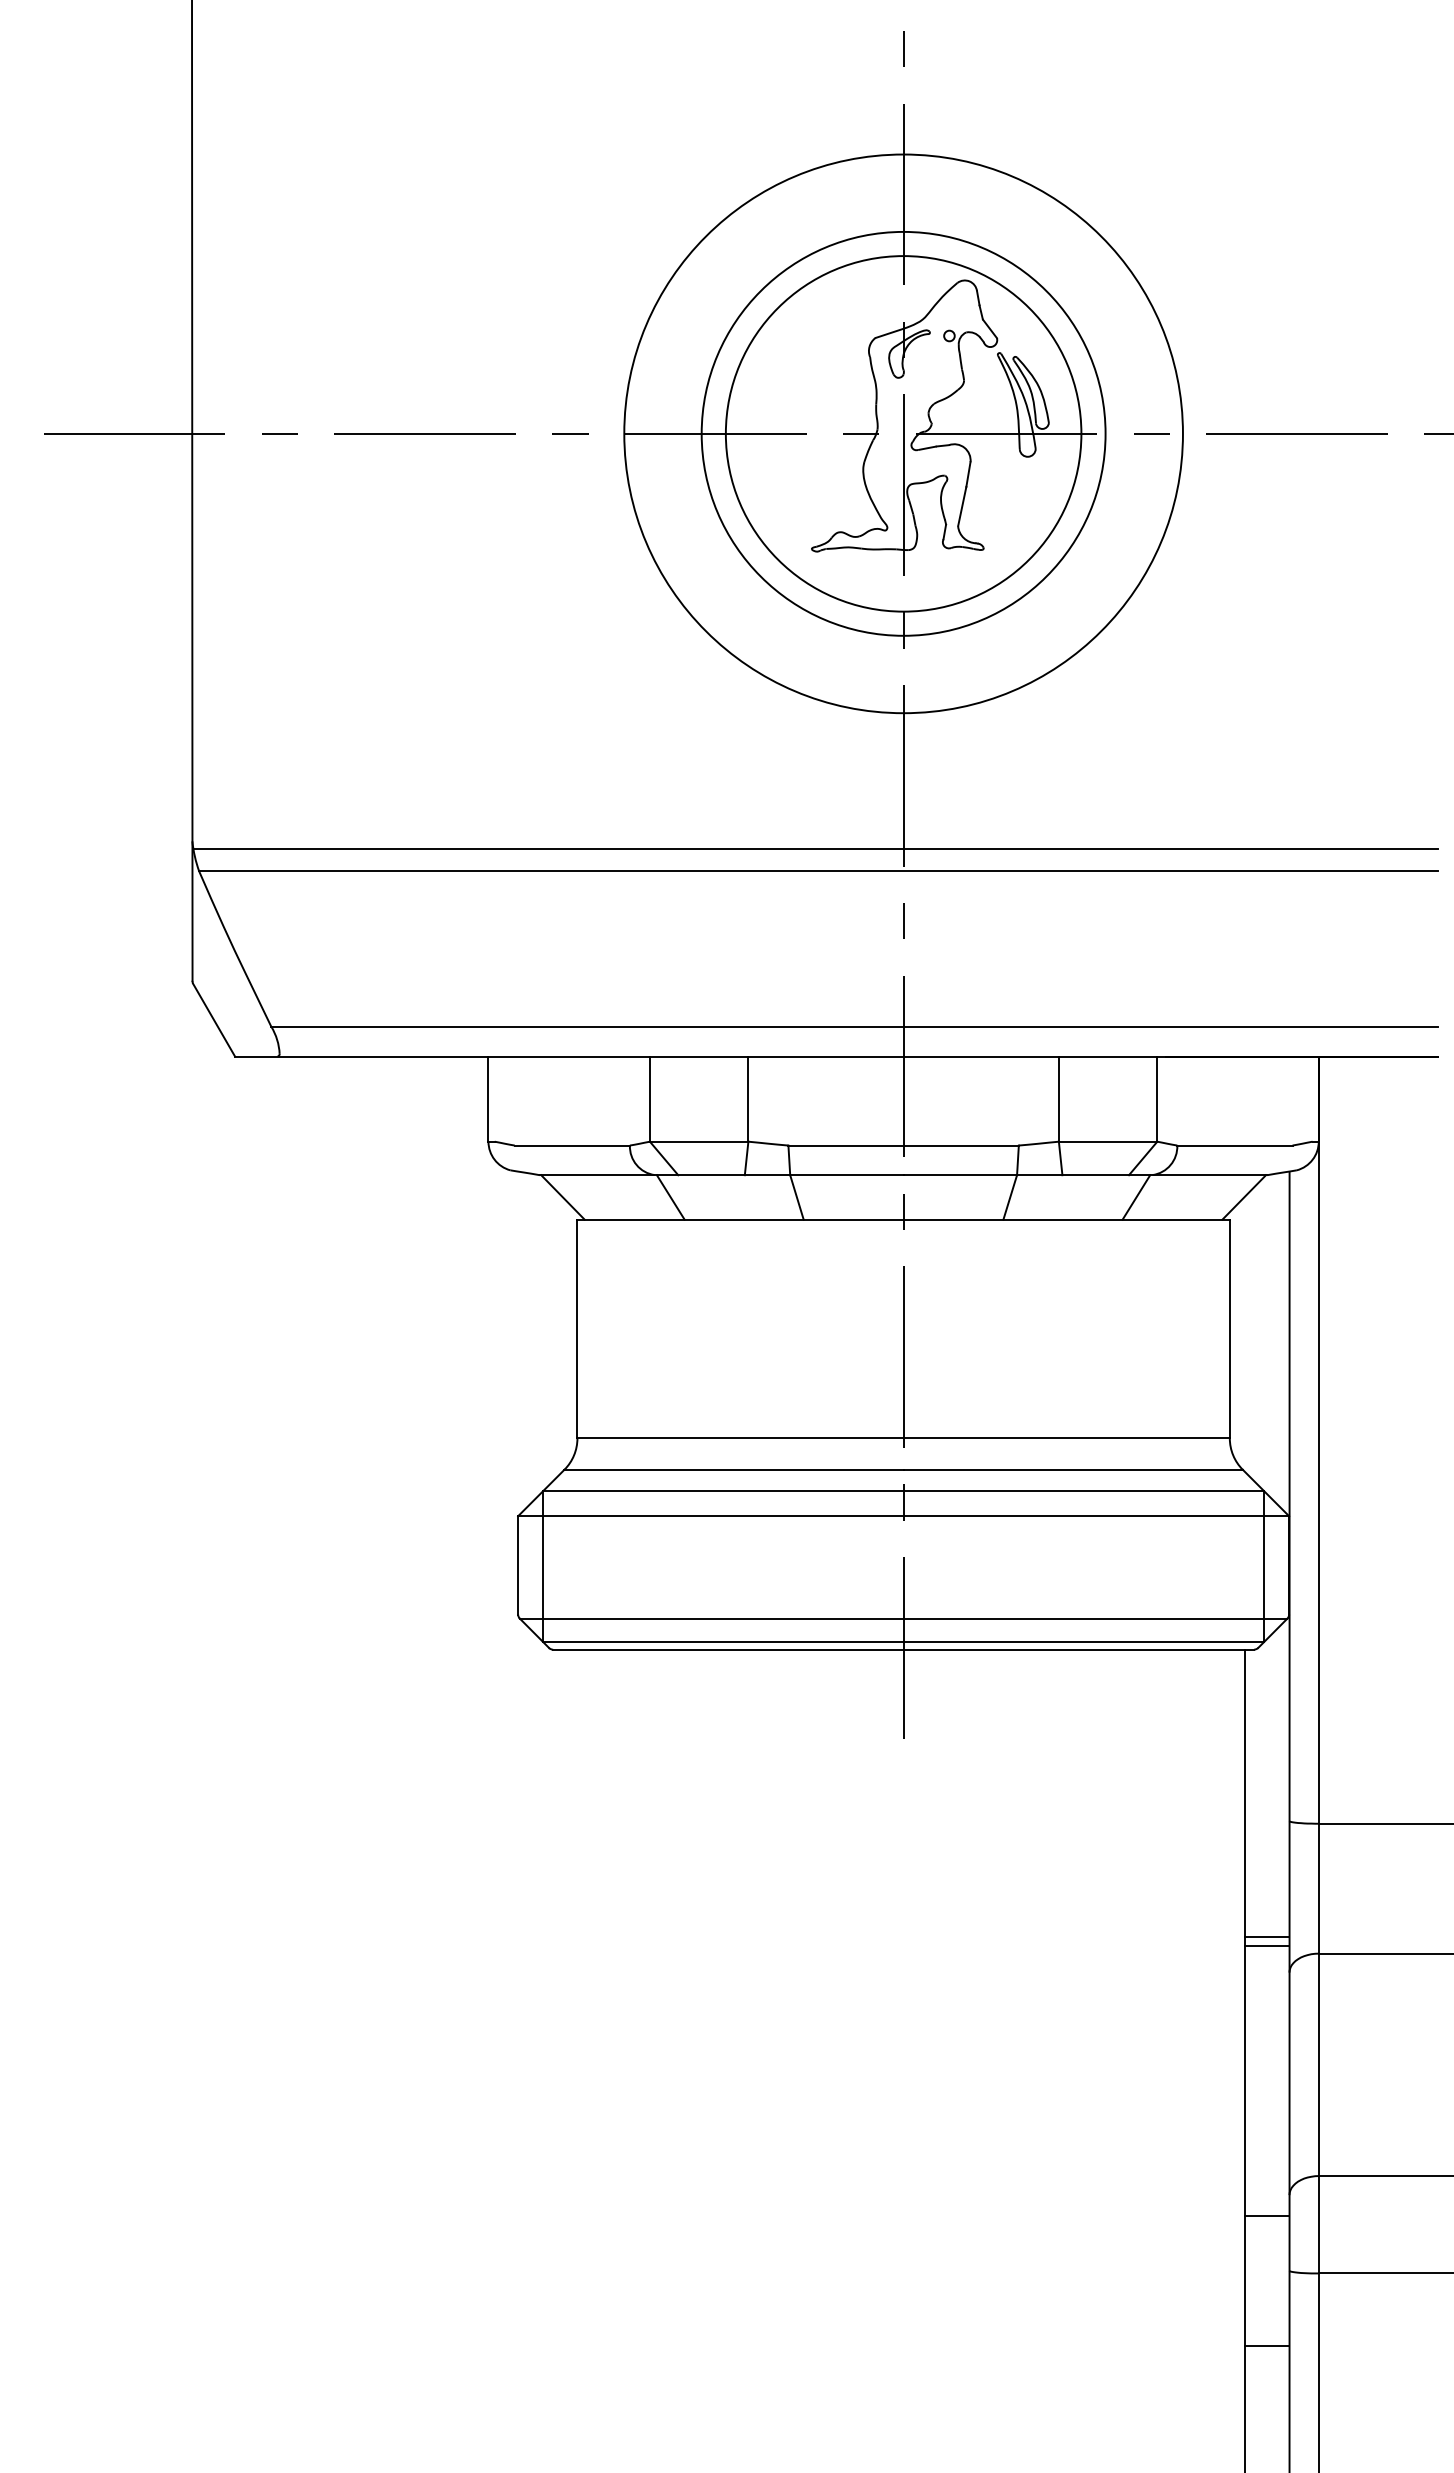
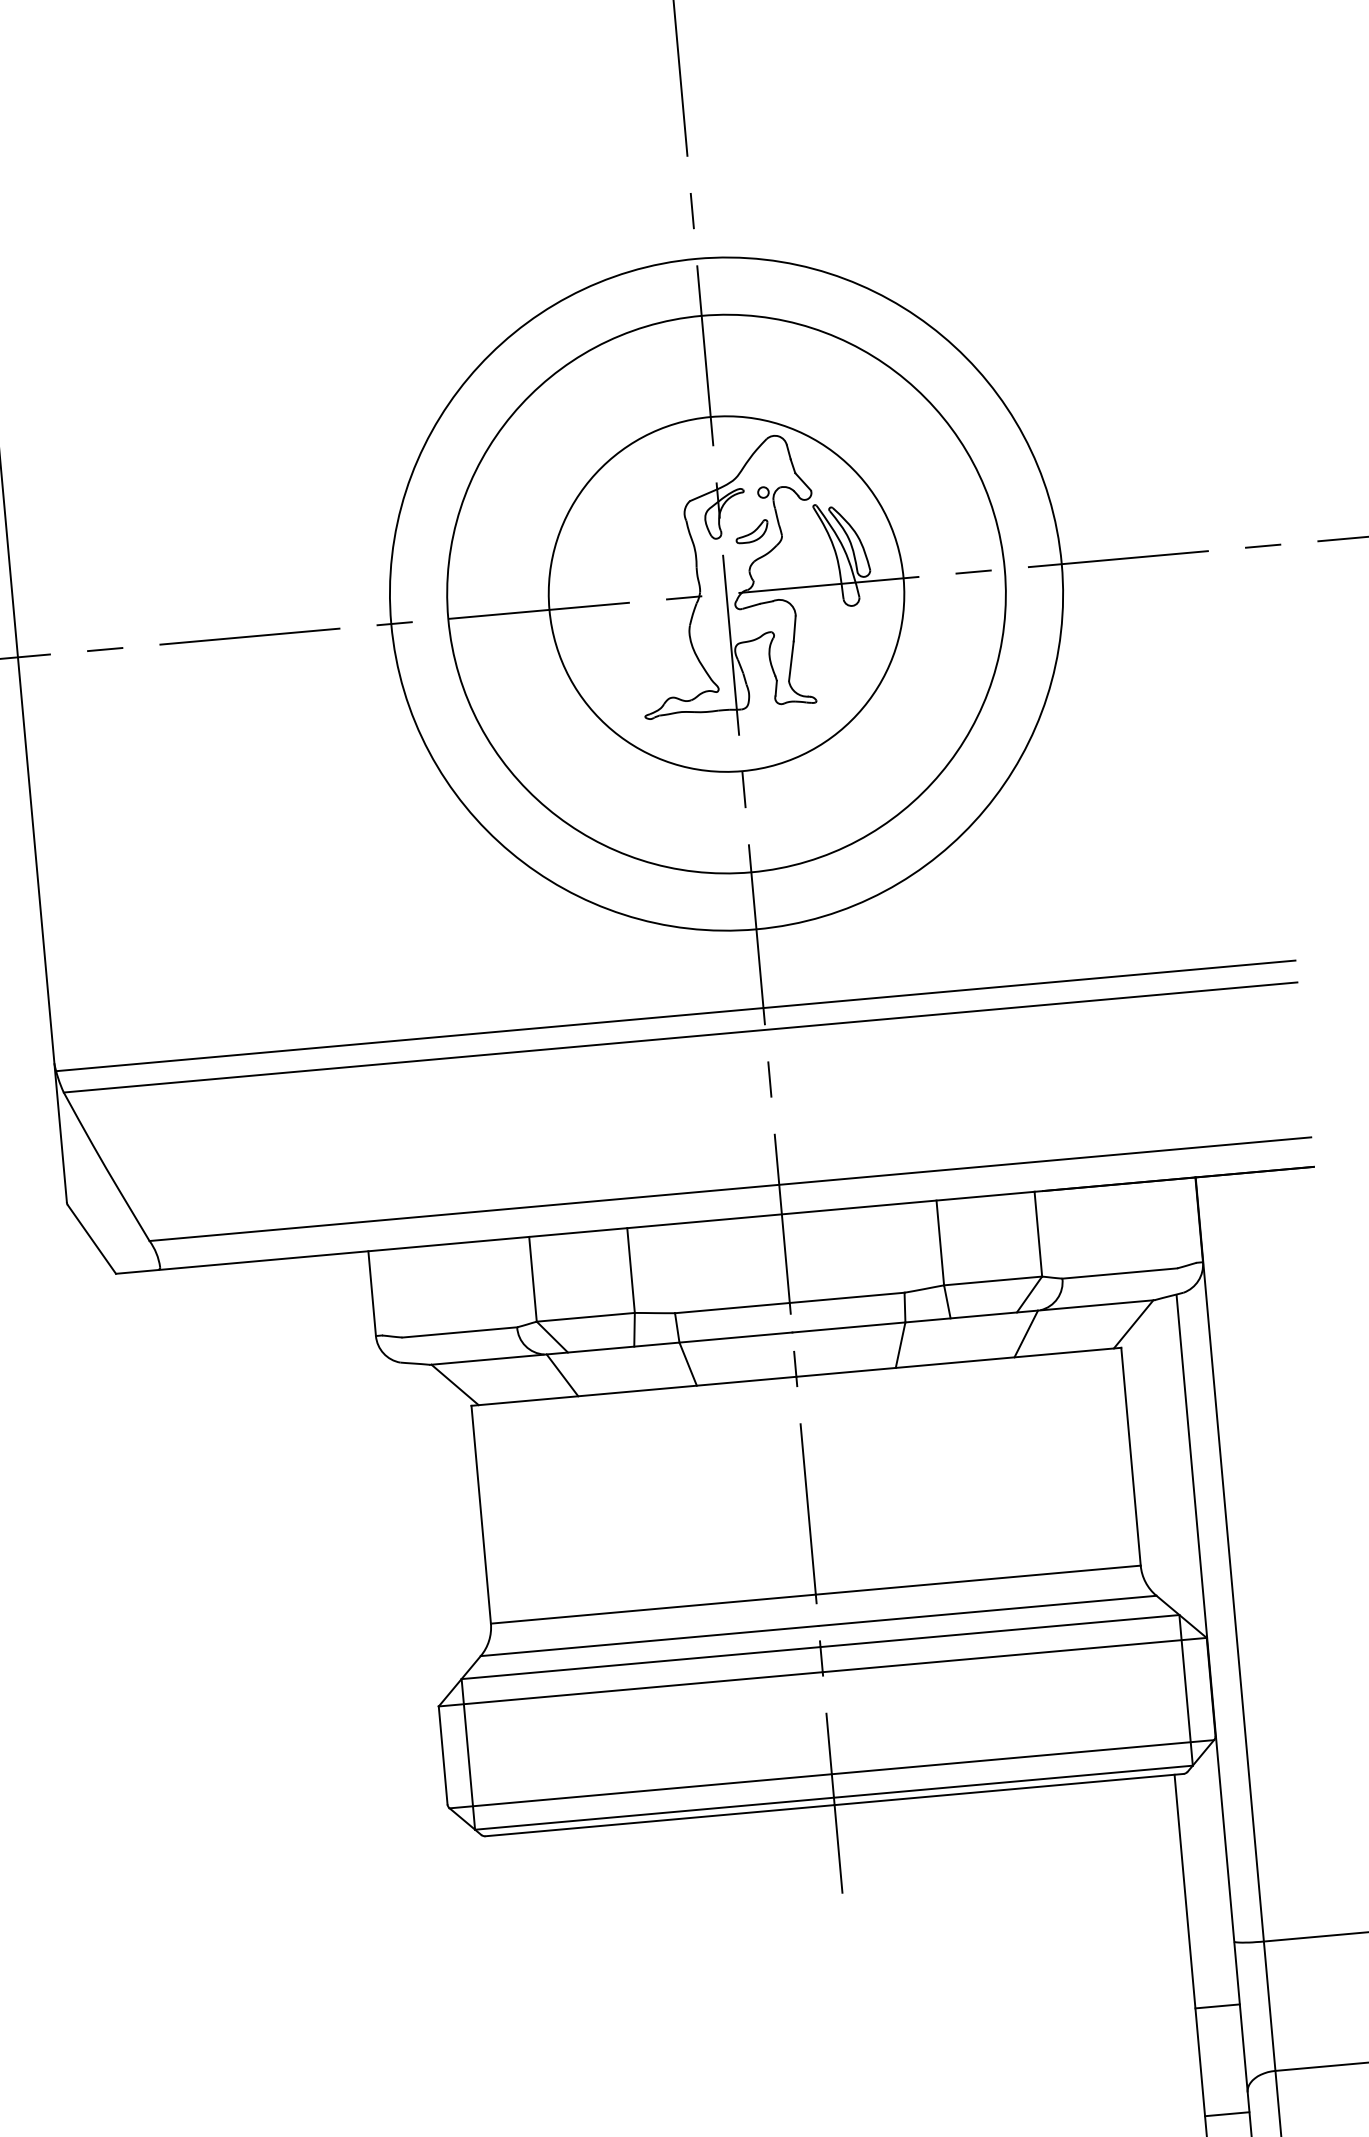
part: (934, 373) -> (751, 531), added
circle: (903, 433) -> (726, 593), size x1.67
line: (1266, 1937) -> (1216, 2006), moved
line: (1266, 1946) -> (1226, 2114), moved

